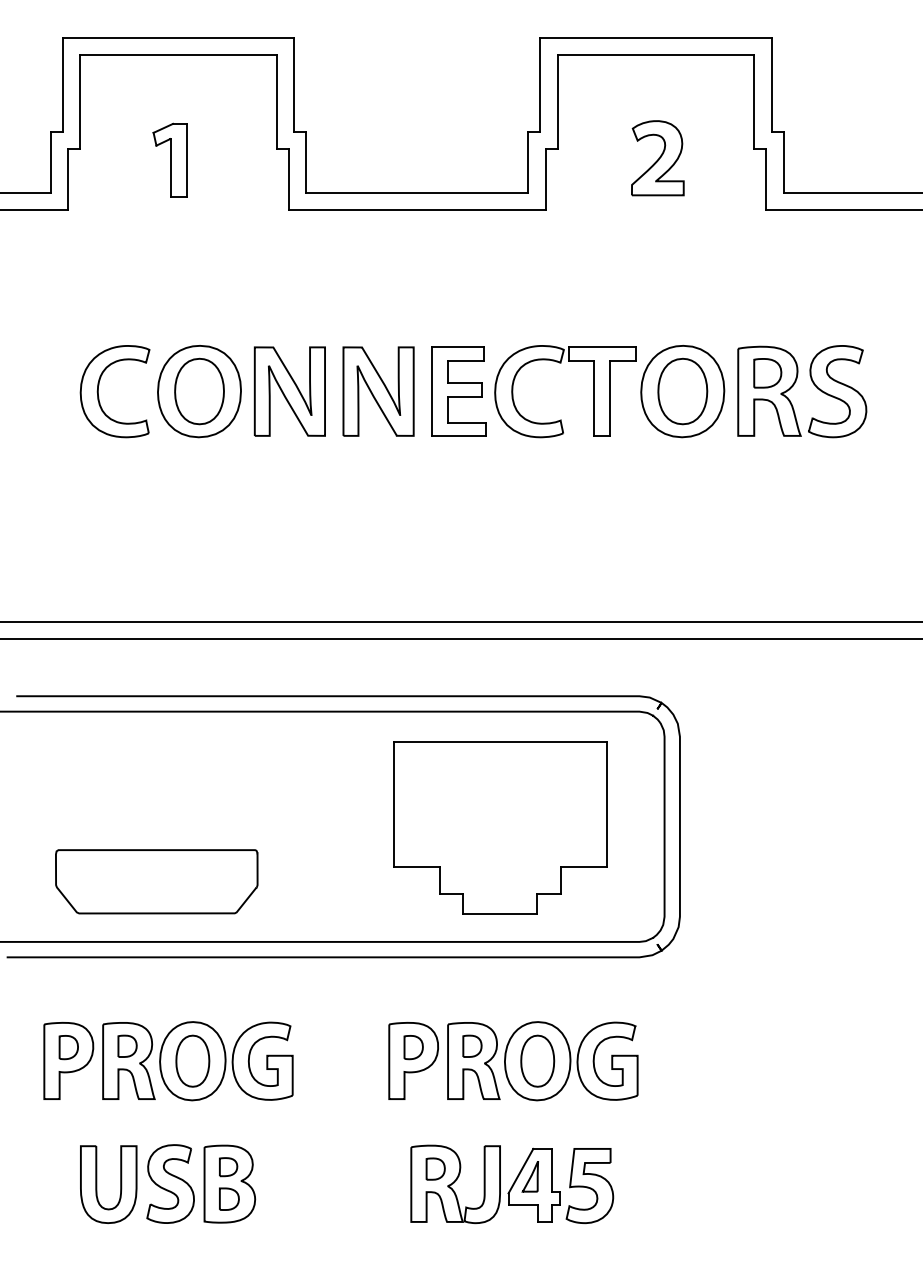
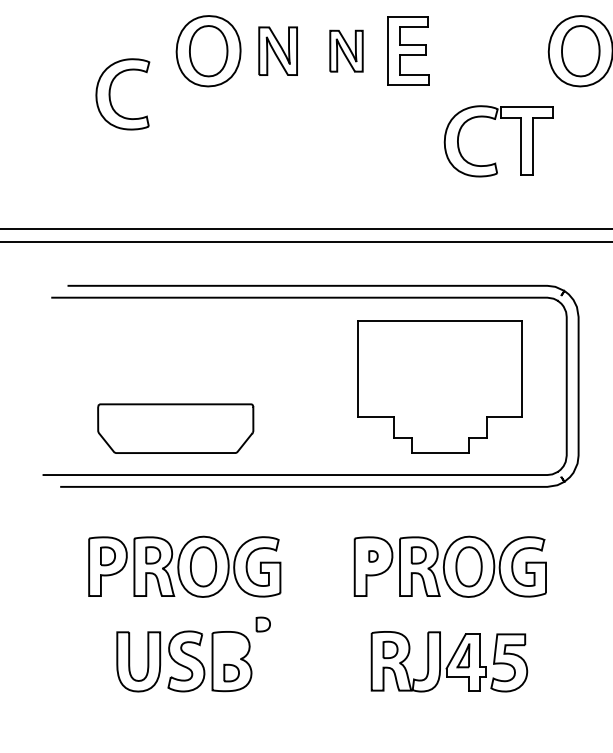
part: (98, 391) -> (110, 94), moved
part: (289, 391) -> (277, 51), size x0.7
part: (378, 391) -> (346, 51), size x0.6
part: (593, 391) -> (520, 141), moved
part: (413, 1047) -> (373, 556), size x0.6
part: (228, 1167) -> (263, 624), moved

